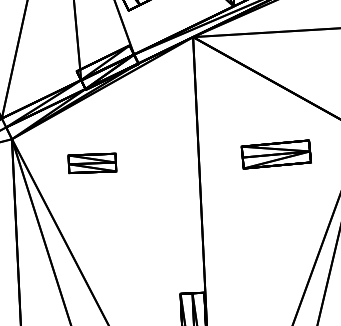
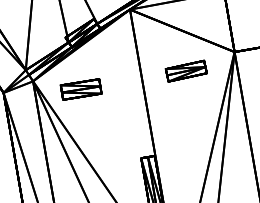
part: (91, 163) -> (80, 89), size x1.43

